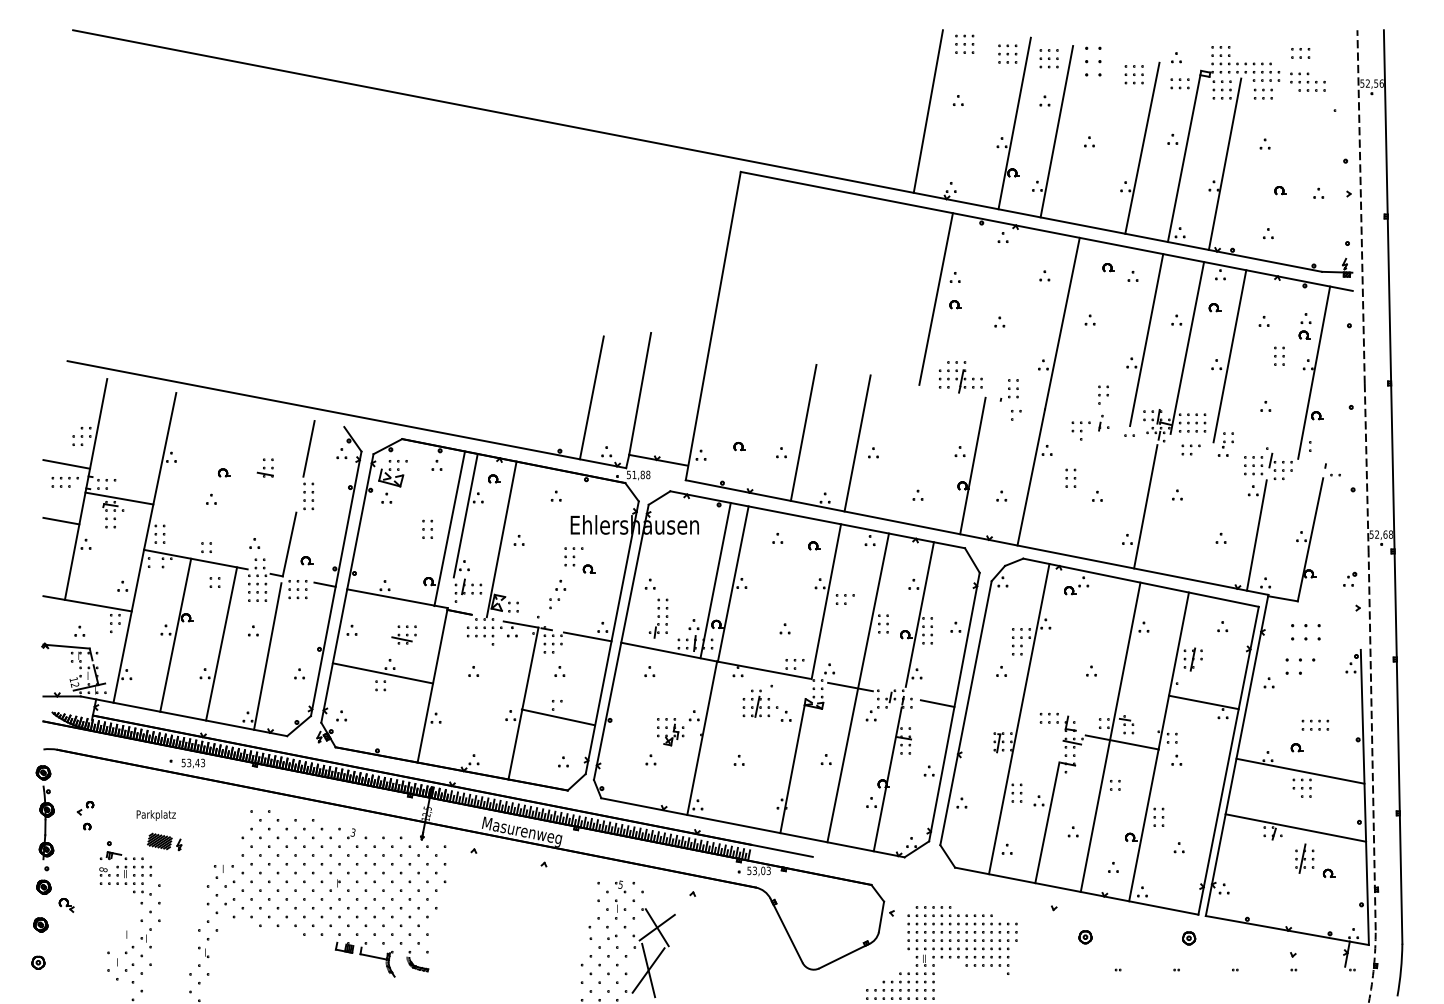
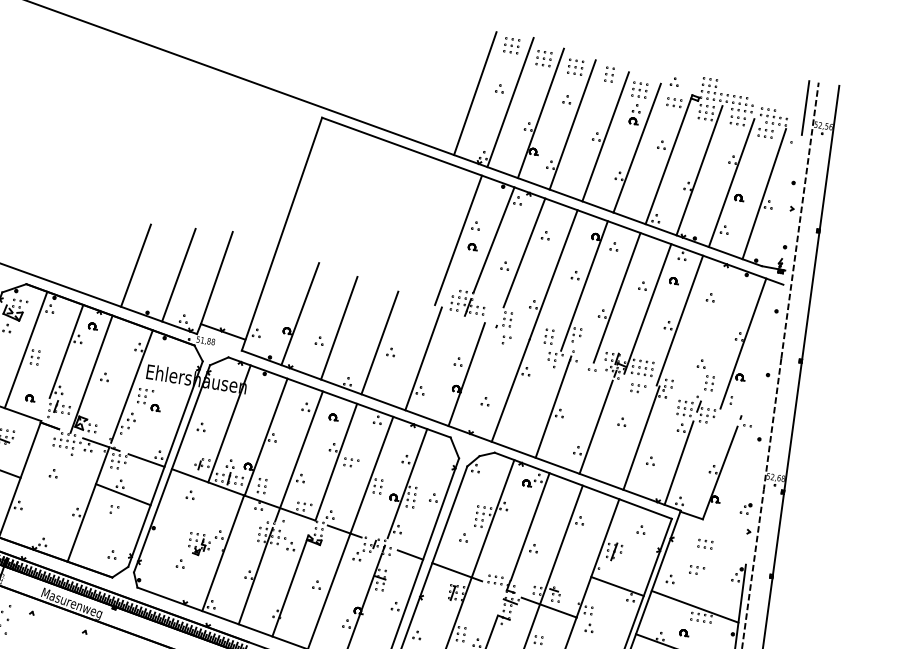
part: (1300, 53) -> (765, 133), moved
part: (1092, 60) -> (609, 73), size x0.62
line: (1345, 64) -> (805, 107), added
line: (974, 115) -> (510, 102), added
line: (1100, 139) -> (605, 136), added
line: (1267, 173) -> (731, 183), added
line: (1310, 180) -> (763, 193), added
line: (980, 291) -> (493, 239), added
line: (1020, 301) -> (523, 252), added
part: (1304, 326) -> (634, 114), moved
line: (1102, 331) -> (583, 285), added
part: (1279, 355) -> (709, 382), moved
line: (535, 393) -> (135, 264), added
line: (751, 422) -> (299, 313), added
line: (915, 454) -> (423, 358), added
part: (1070, 477) -> (548, 336), moved
line: (1086, 493) -> (551, 409), added
line: (1204, 511) -> (641, 438), added
line: (449, 528) -> (25, 349), moved
line: (554, 546) -> (131, 386), added
line: (715, 580) -> (229, 423), moved
line: (778, 601) -> (299, 456), added
part: (662, 607) -> (261, 485), moved
part: (1305, 631) -> (705, 543), size x0.62
line: (1082, 644) -> (530, 526), added
part: (1300, 666) -> (697, 570), size x0.62
line: (1304, 712) -> (694, 606), added
line: (999, 715) -> (457, 571), added
line: (557, 717) -> (122, 494), moved
line: (745, 771) -> (252, 584), added

